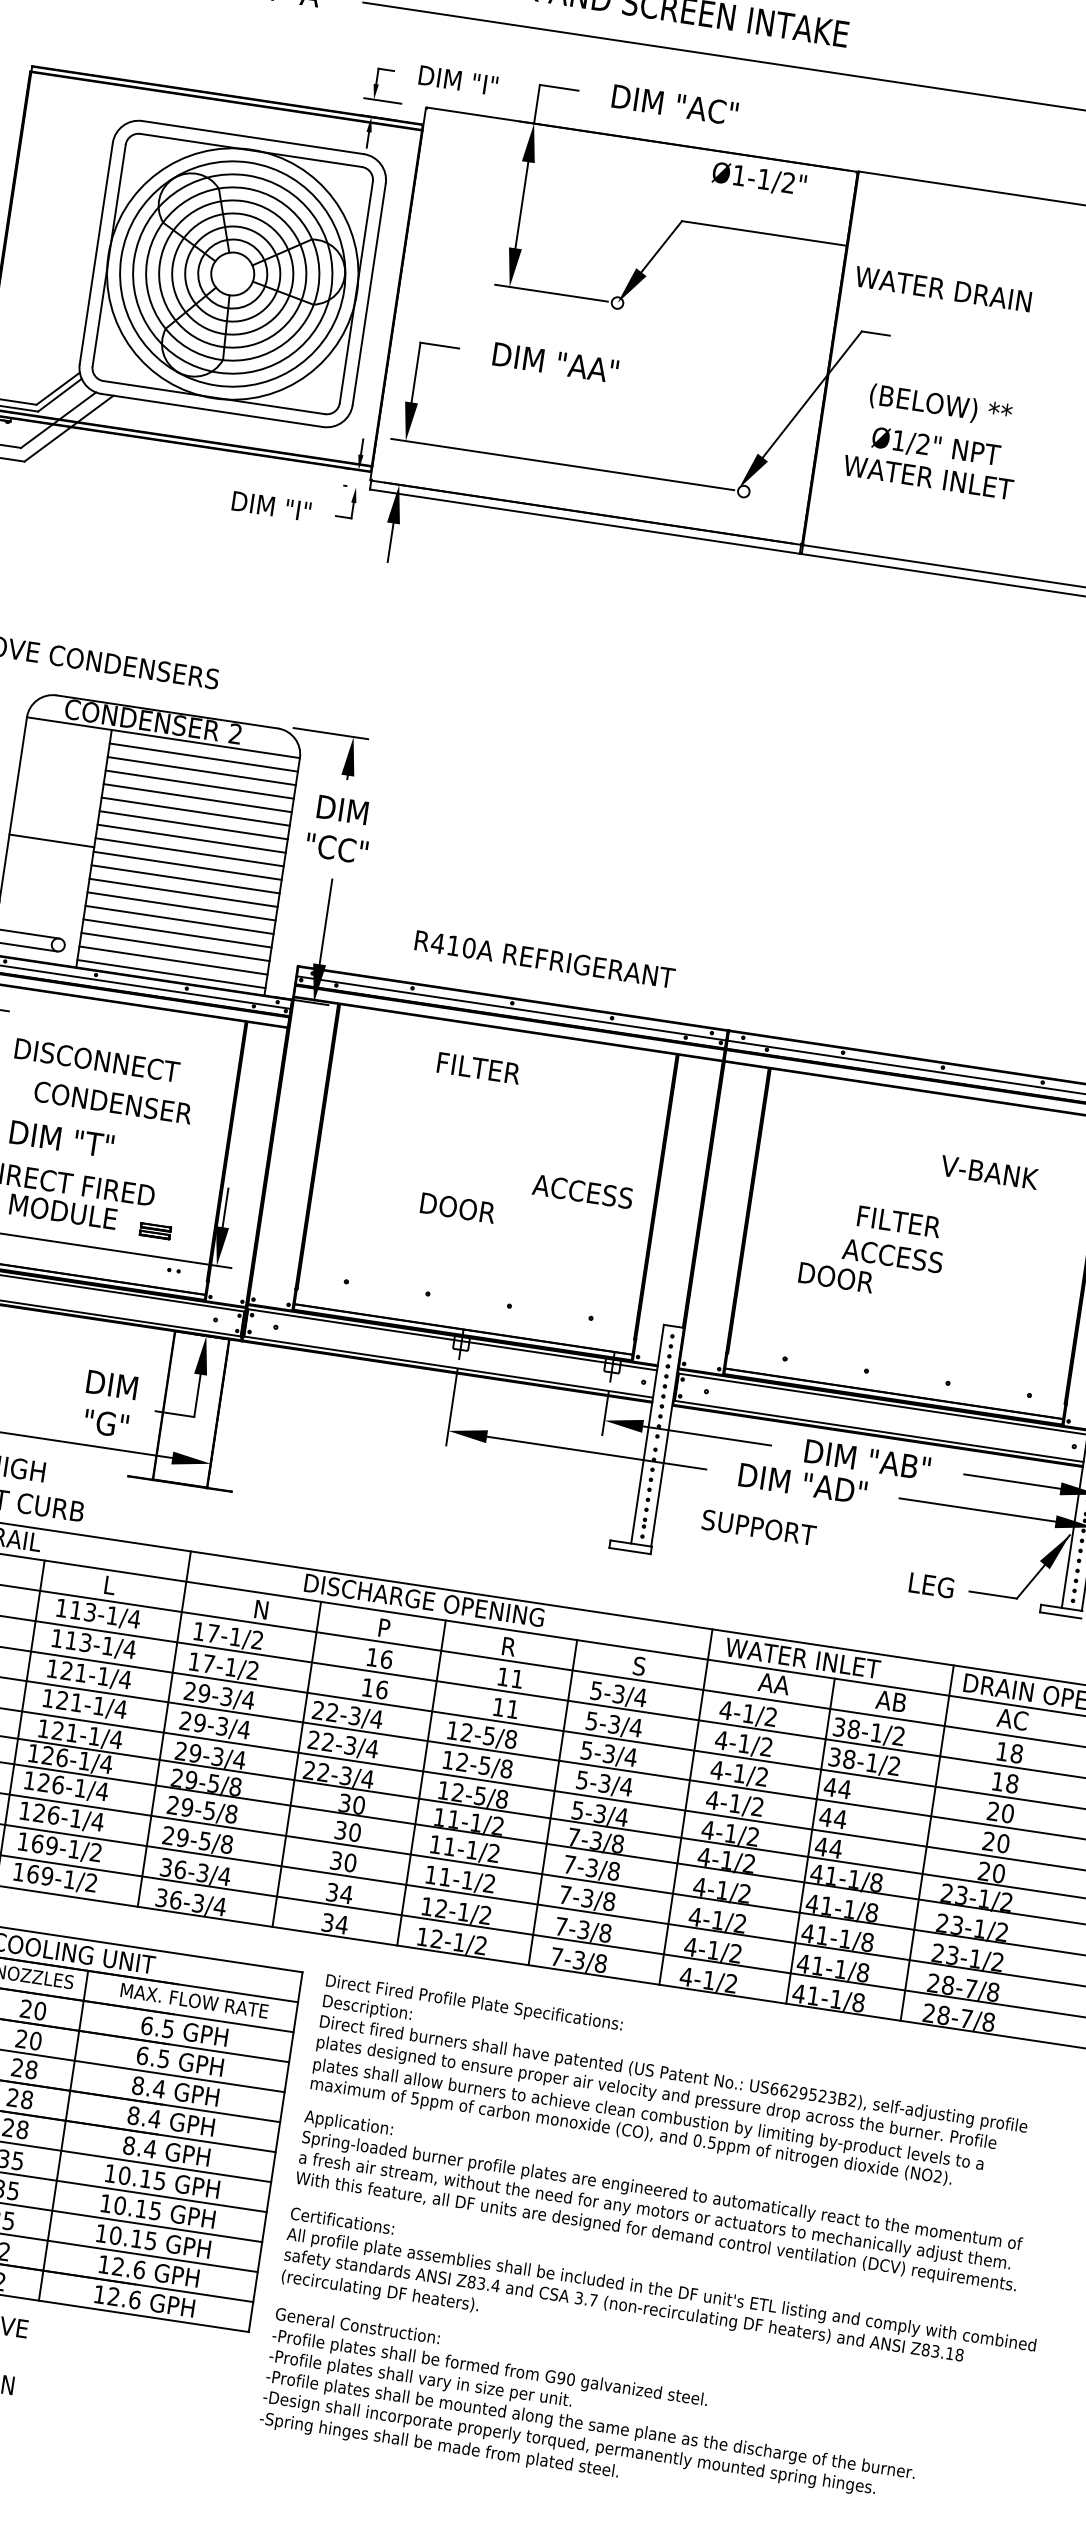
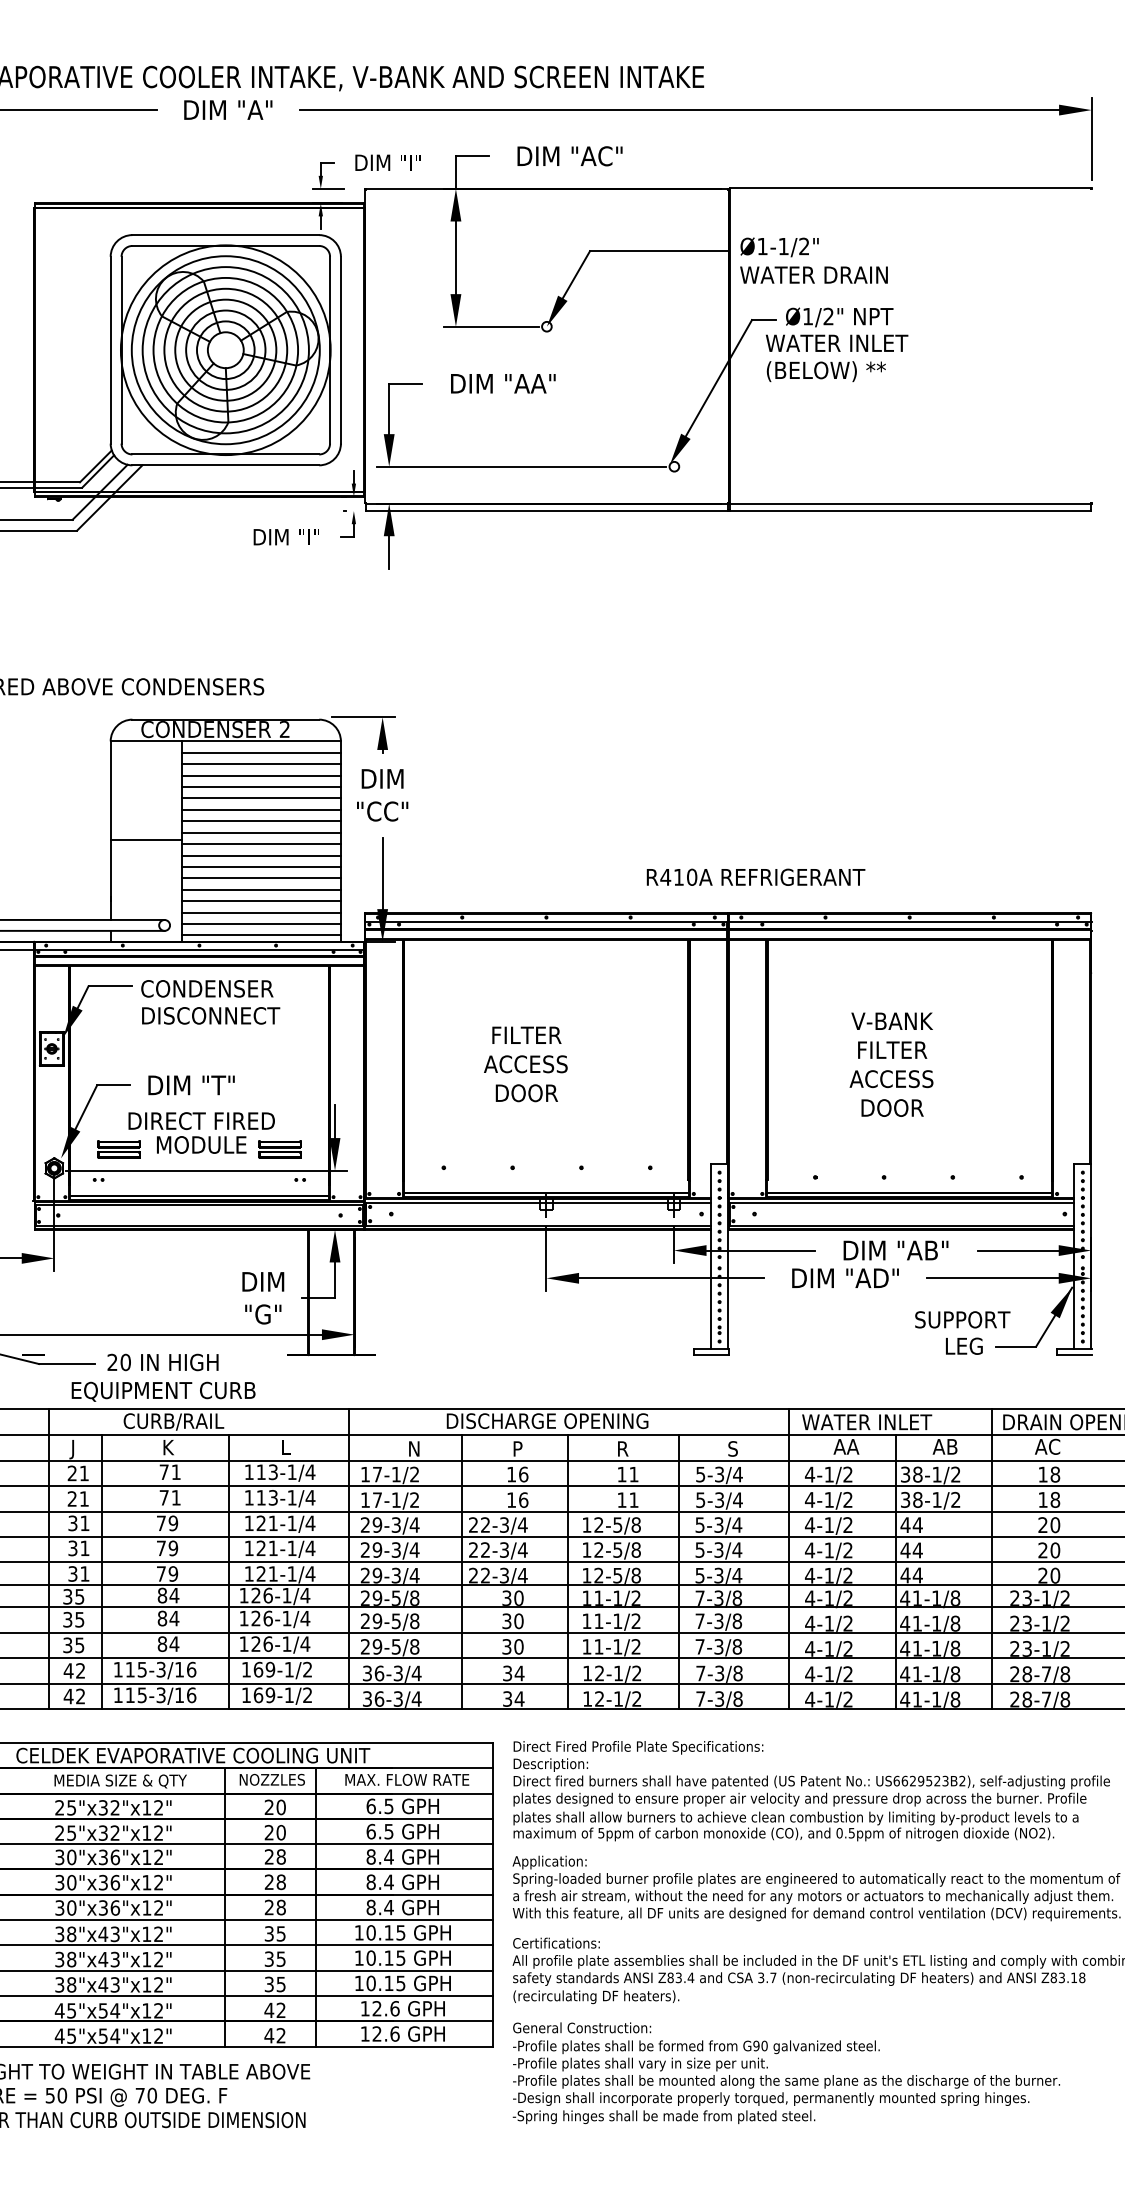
text: (759, 179) -> (779, 247), moved
text: (930, 461) -> (836, 329), moved
text: (544, 958) -> (755, 876), moved
text: (478, 1067) -> (526, 1034), moved
text: (113, 1102) -> (207, 988), moved
text: (988, 1171) -> (891, 1020), moved
text: (582, 1191) -> (525, 1064), moved
part: (154, 1230) -> (279, 1149), size x1.67
text: (836, 1277) -> (892, 1107), moved
text: (758, 1527) -> (962, 1319), moved

